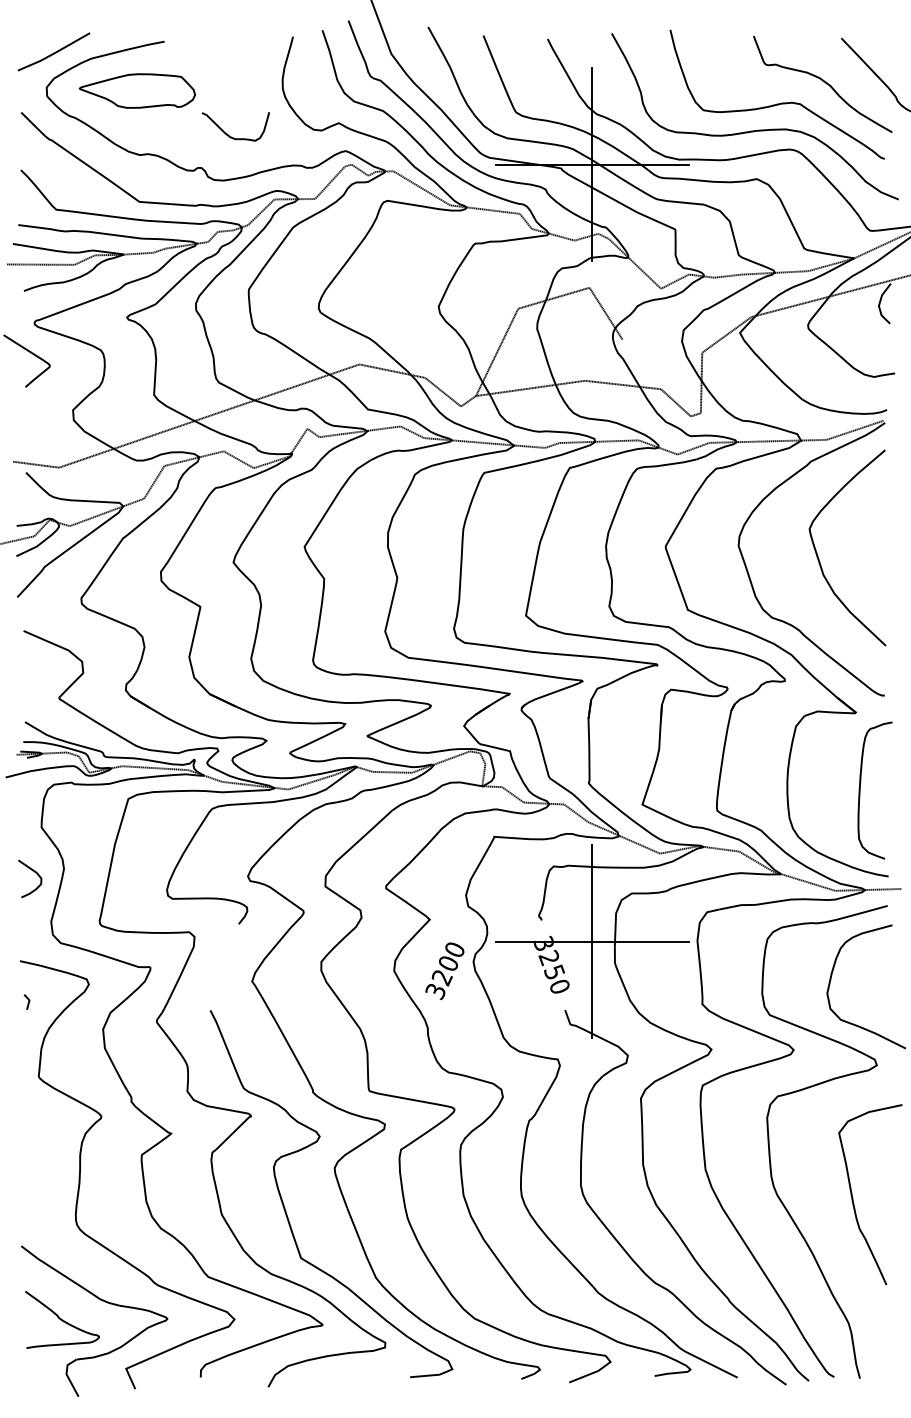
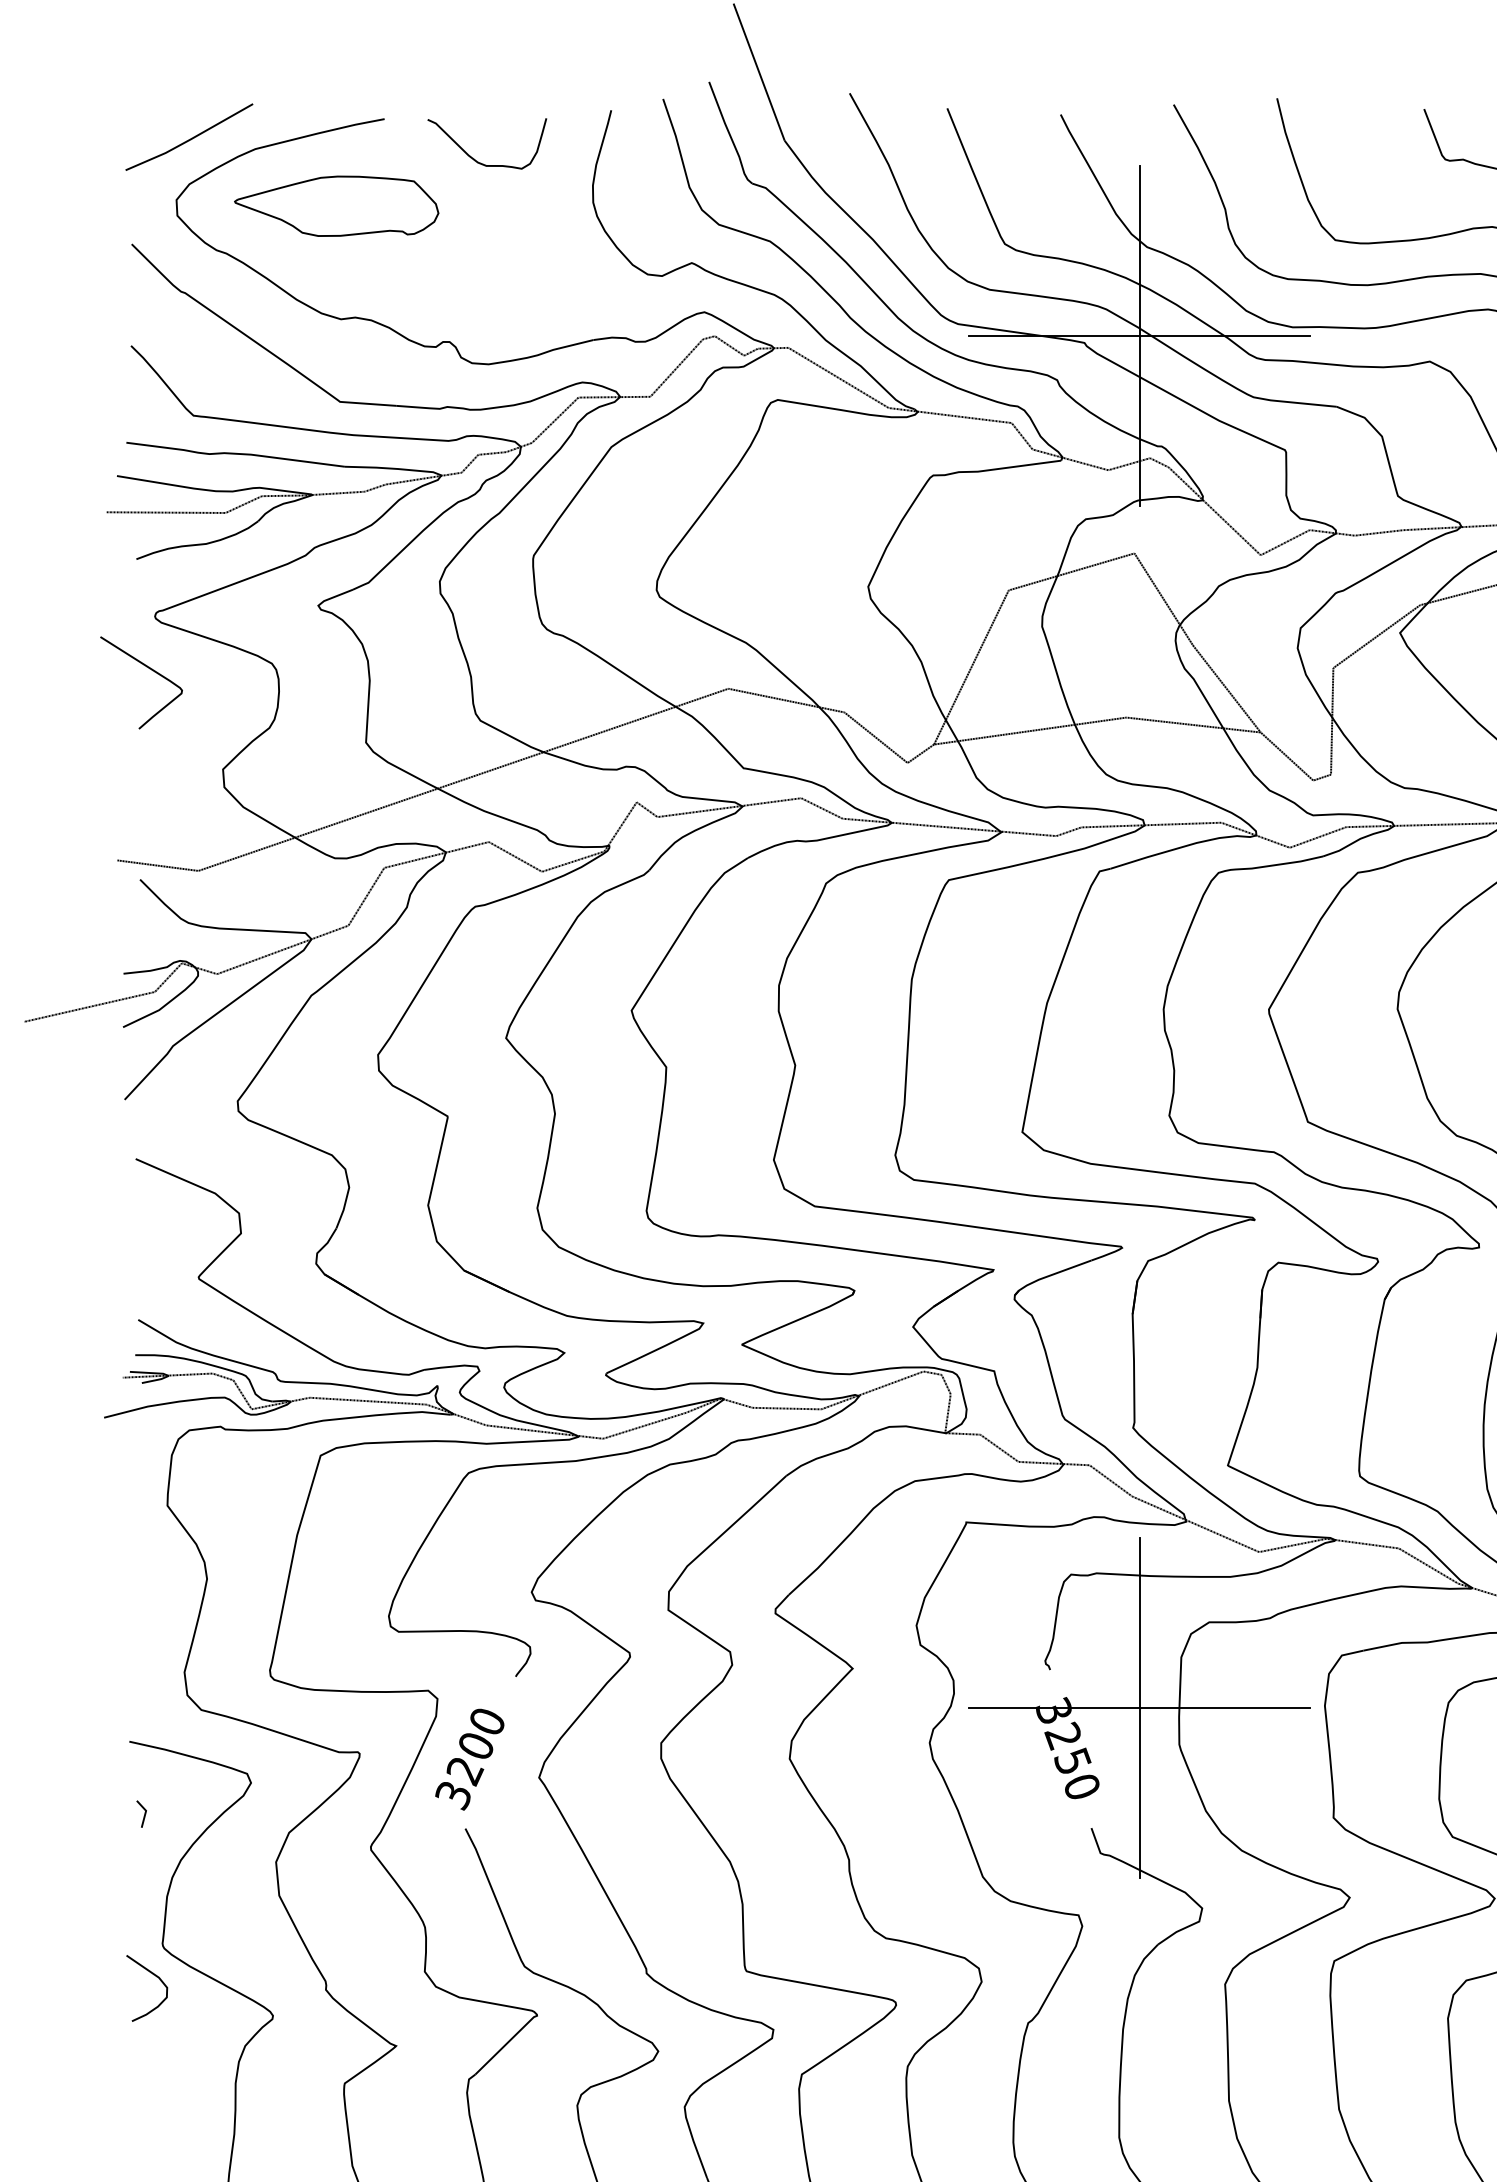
curve: (227, 133) -> (472, 155), moved
line: (641, 364) -> (1226, 688), added
curve: (35, 873) -> (156, 1978), moved
text: (444, 971) -> (469, 1759), moved

